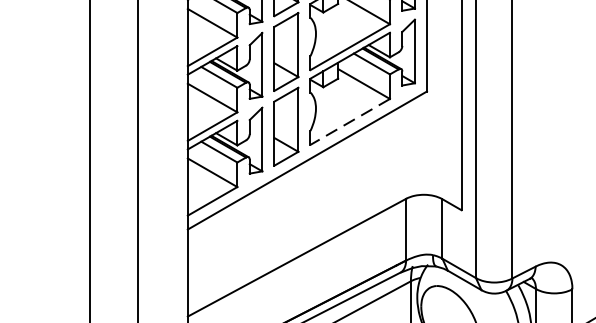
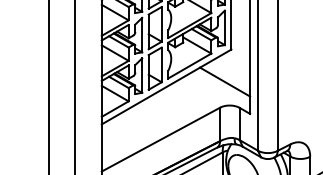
line: (349, 122) -> (189, 66), dashed -> solid
line: (416, 150) -> (225, 81), added

